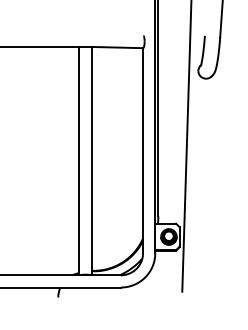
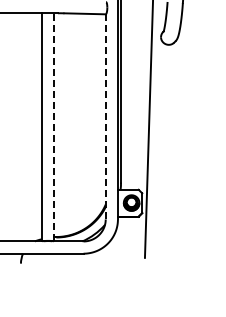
line: (143, 150) -> (106, 116), solid -> dashed
line: (91, 160) -> (54, 126), solid -> dashed

